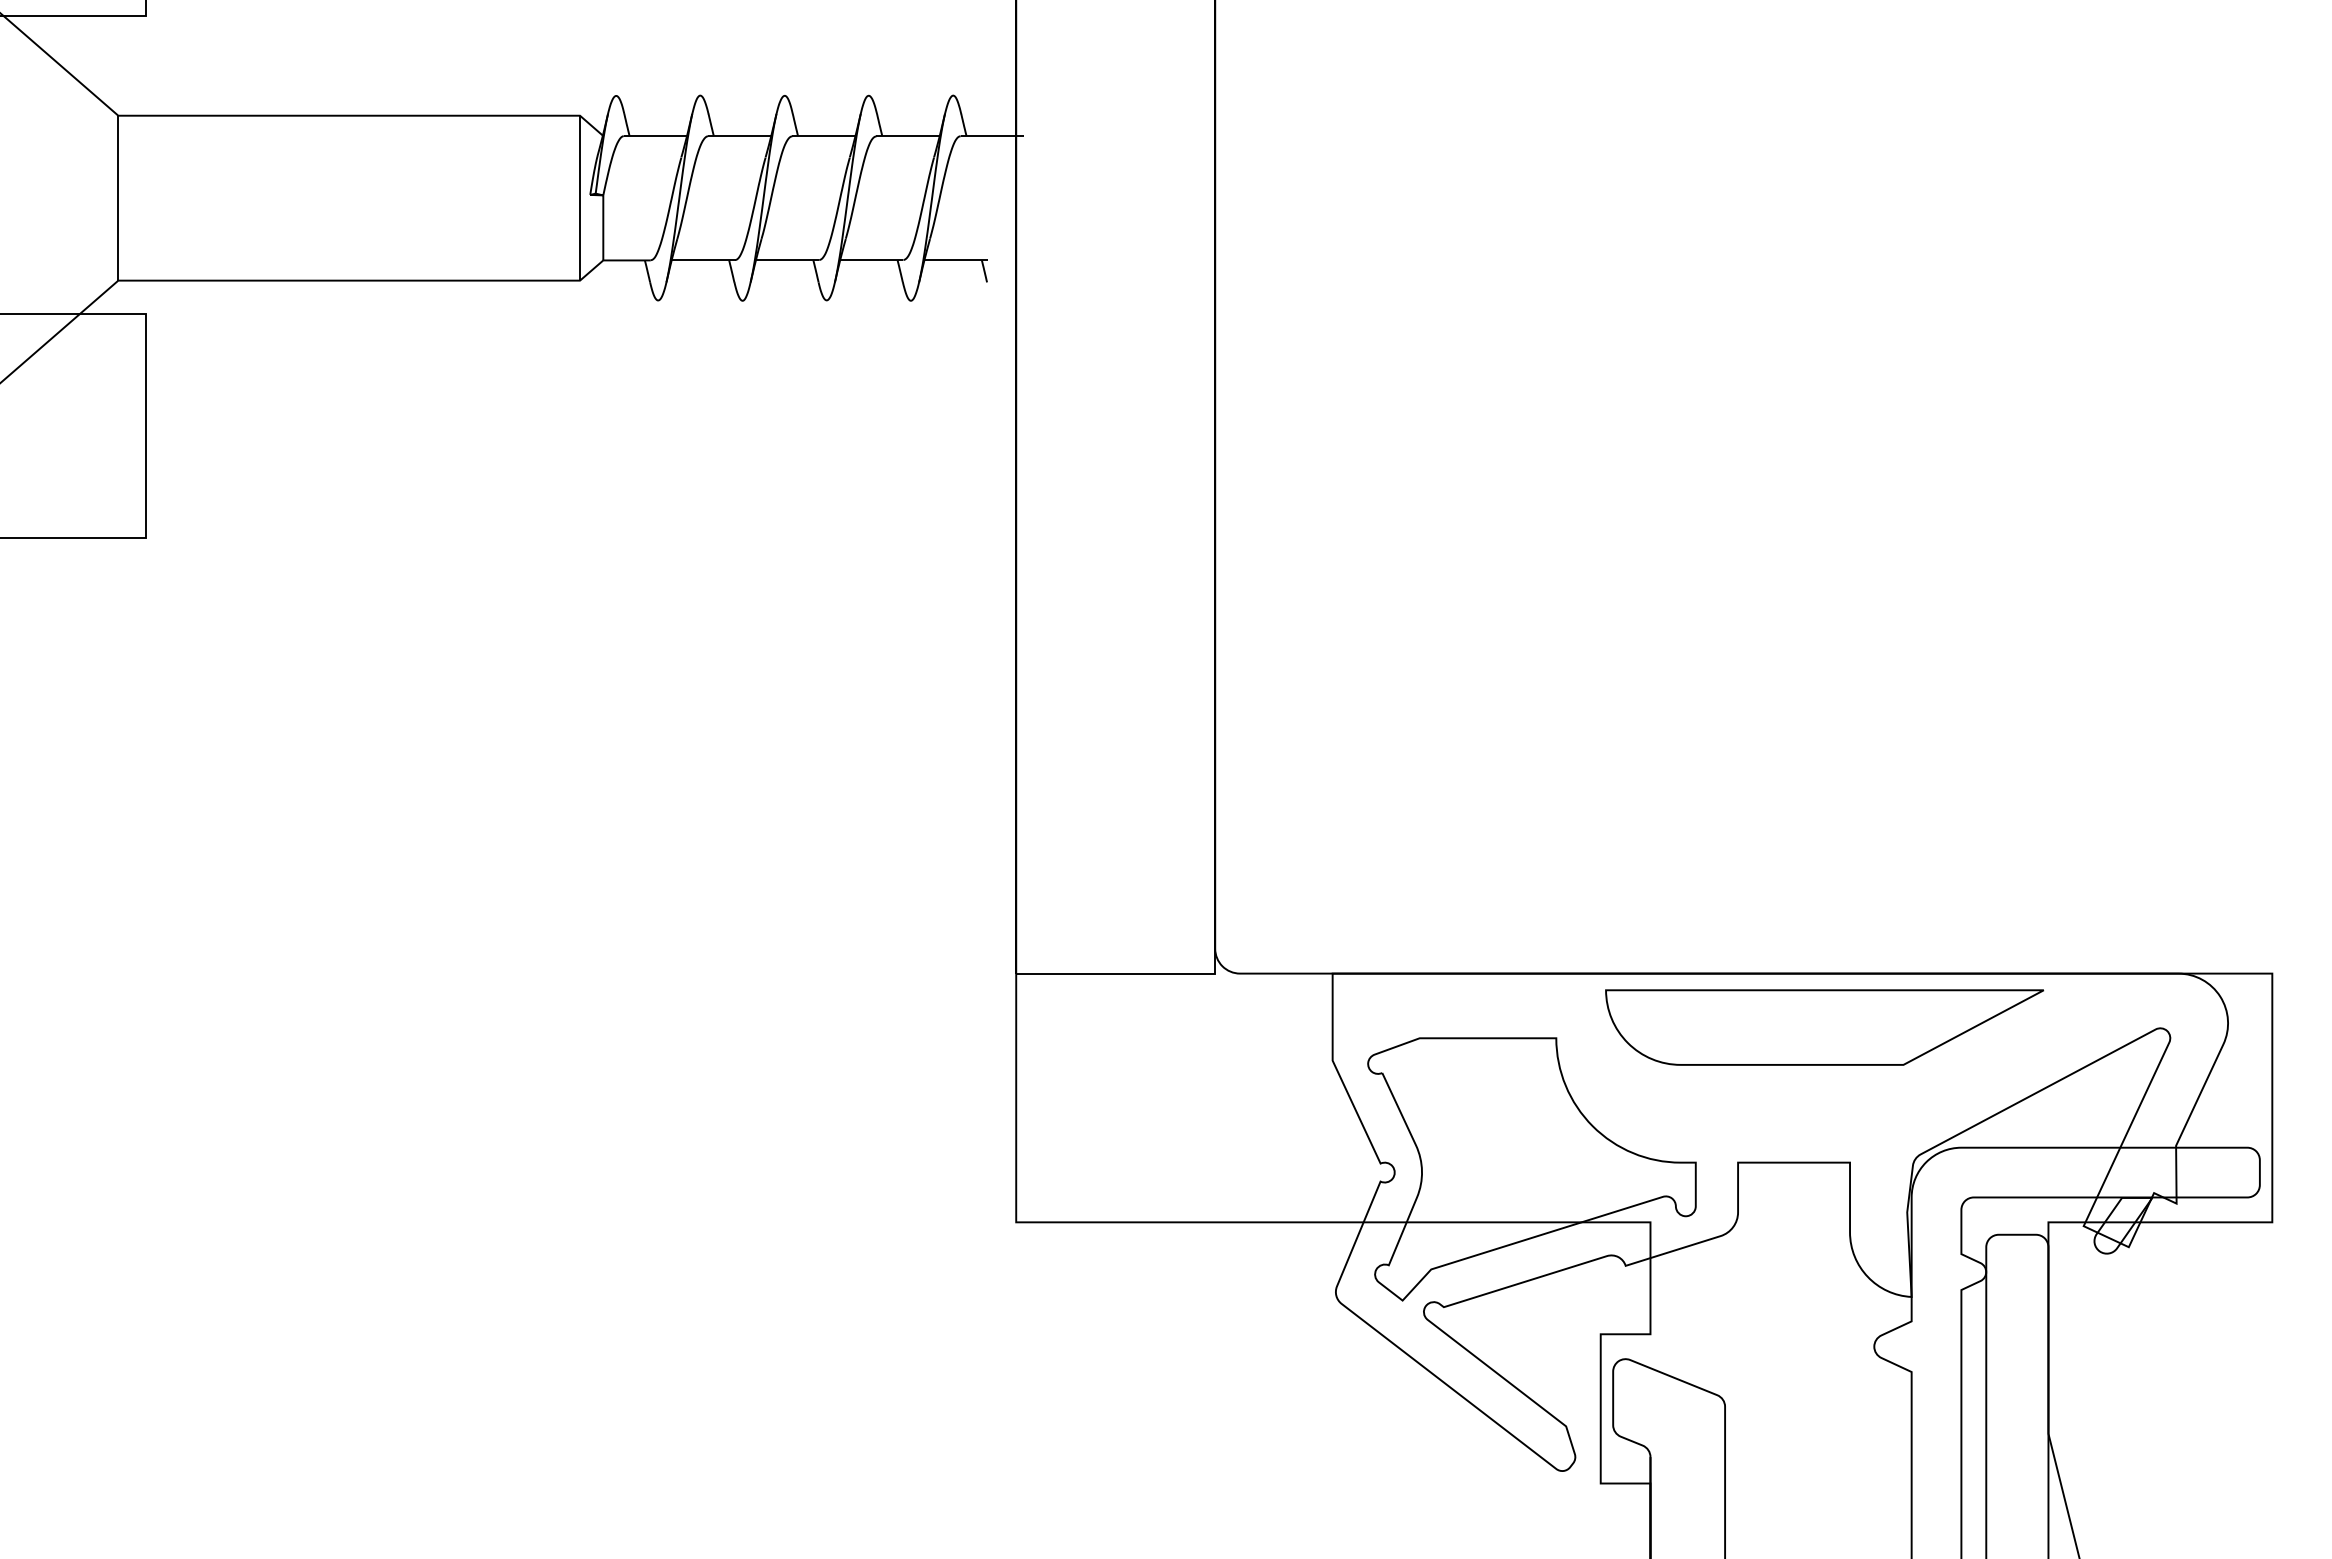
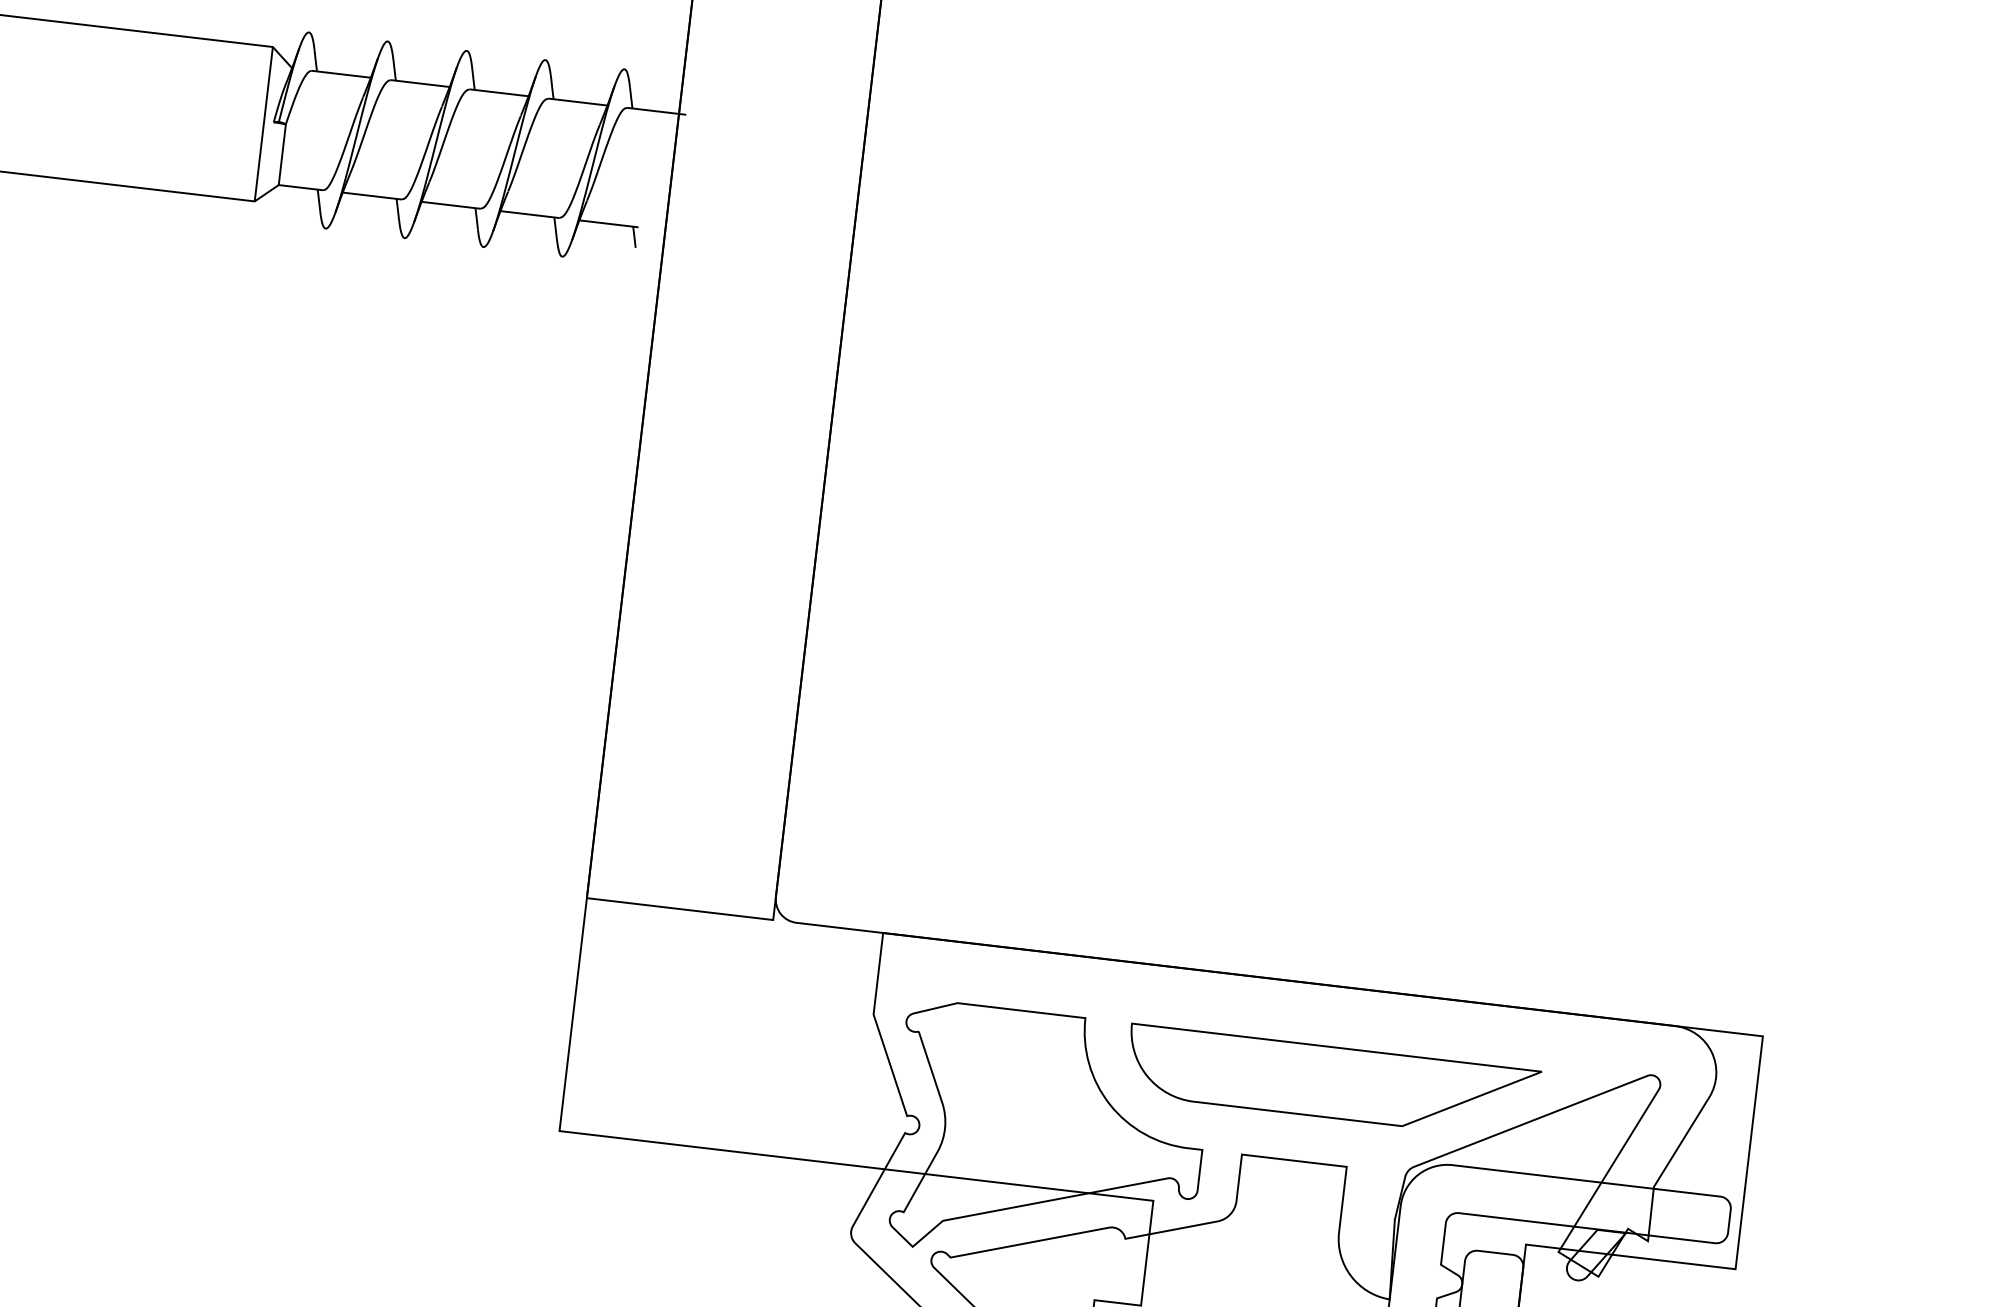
part: (1824, 1027) -> (1332, 1082), moved

